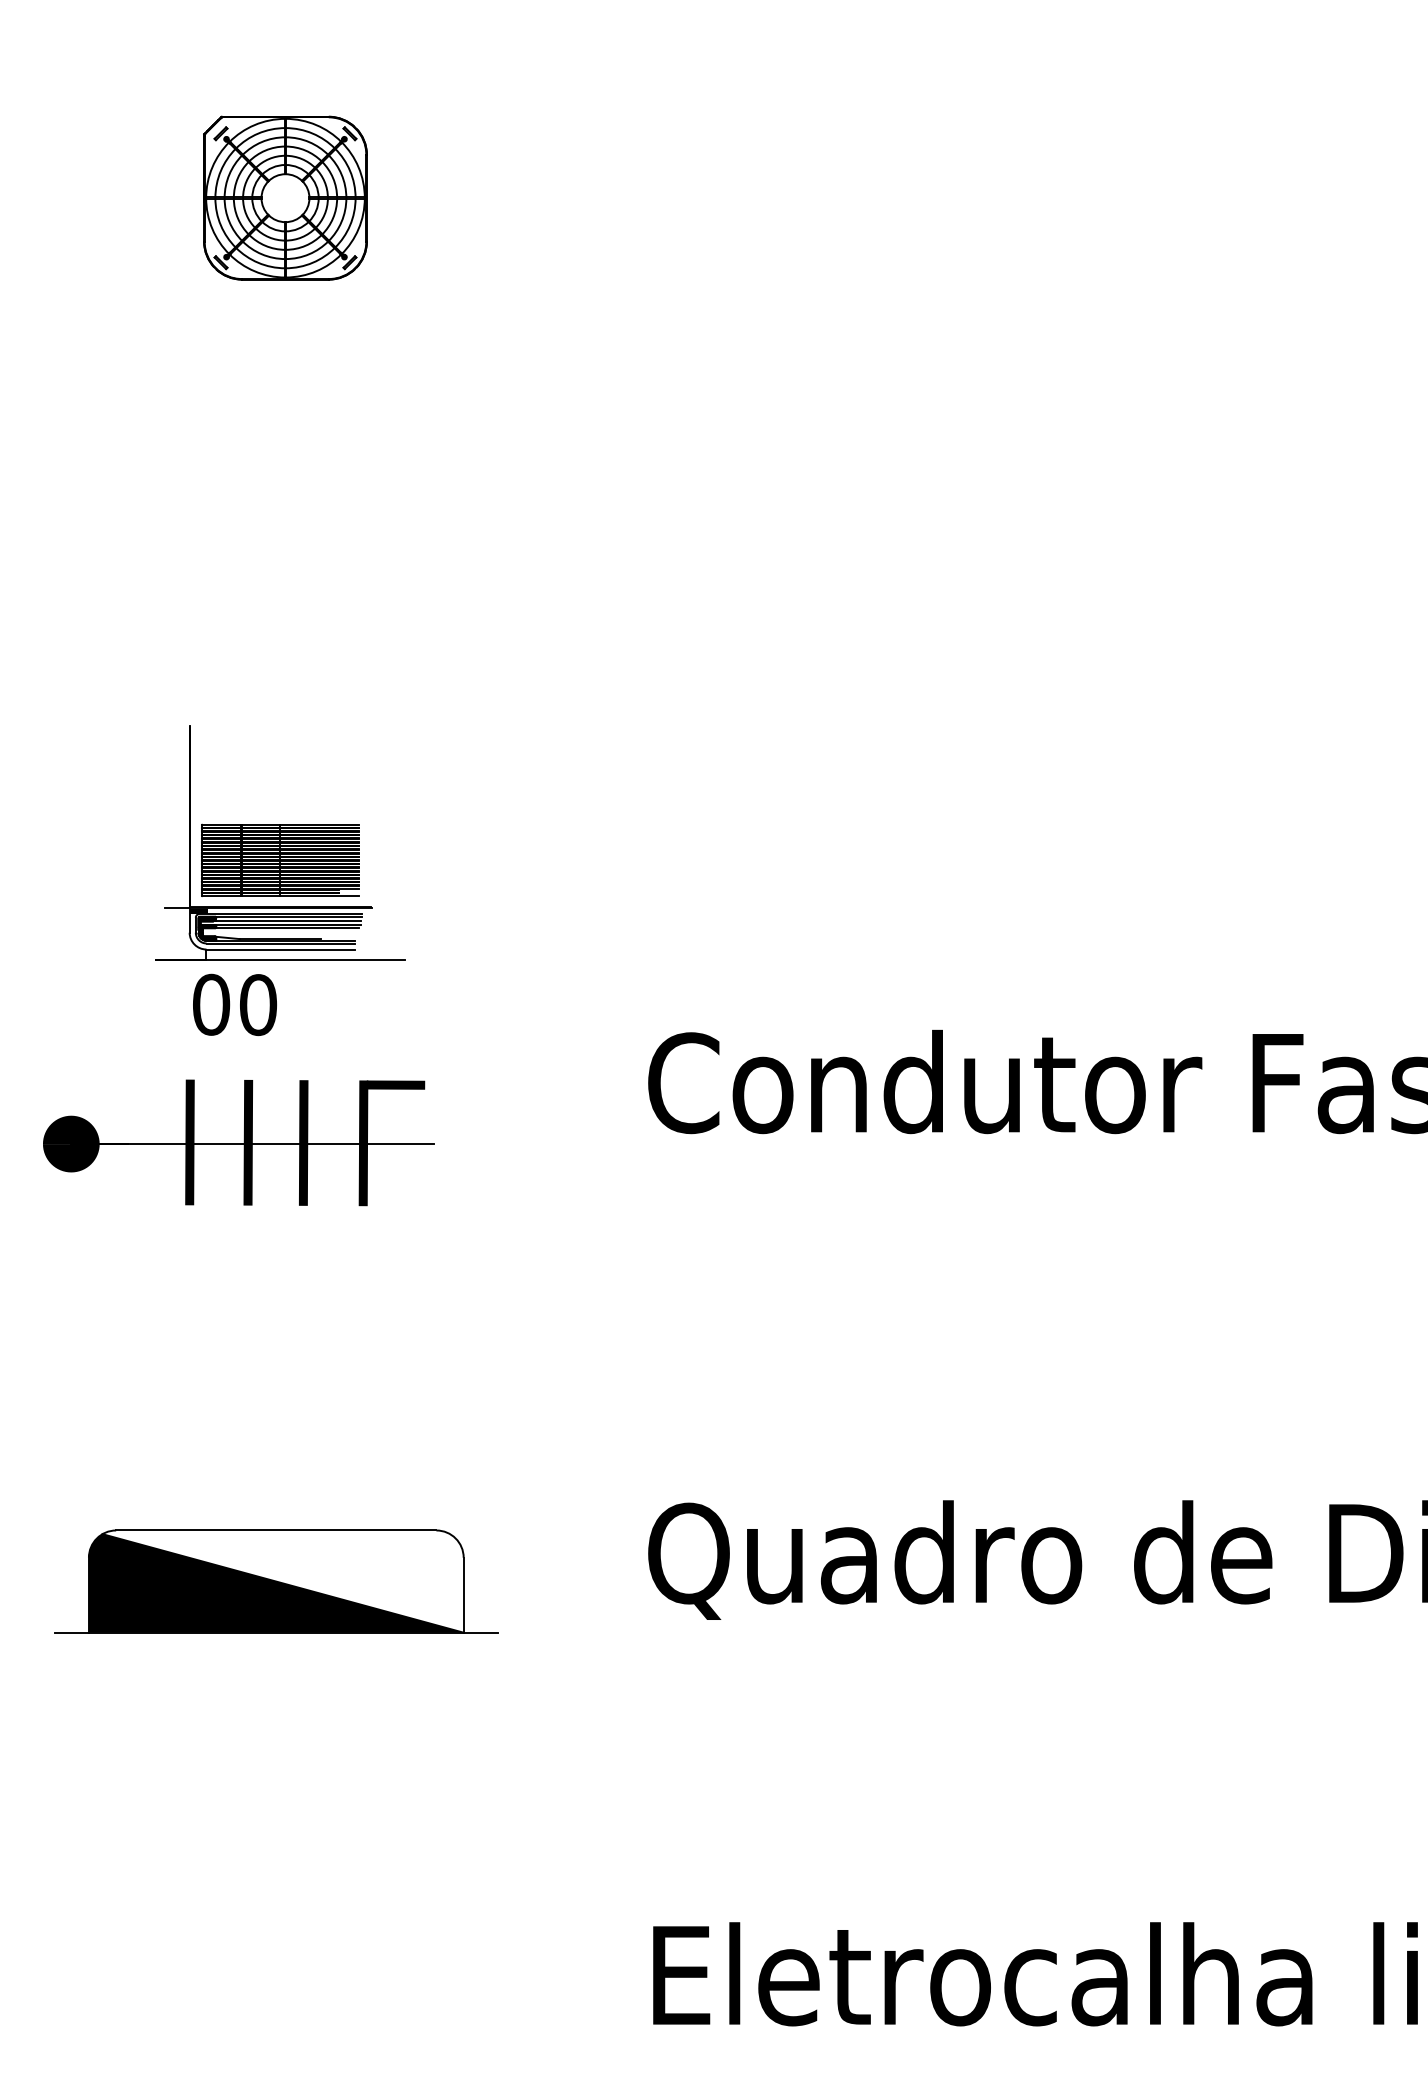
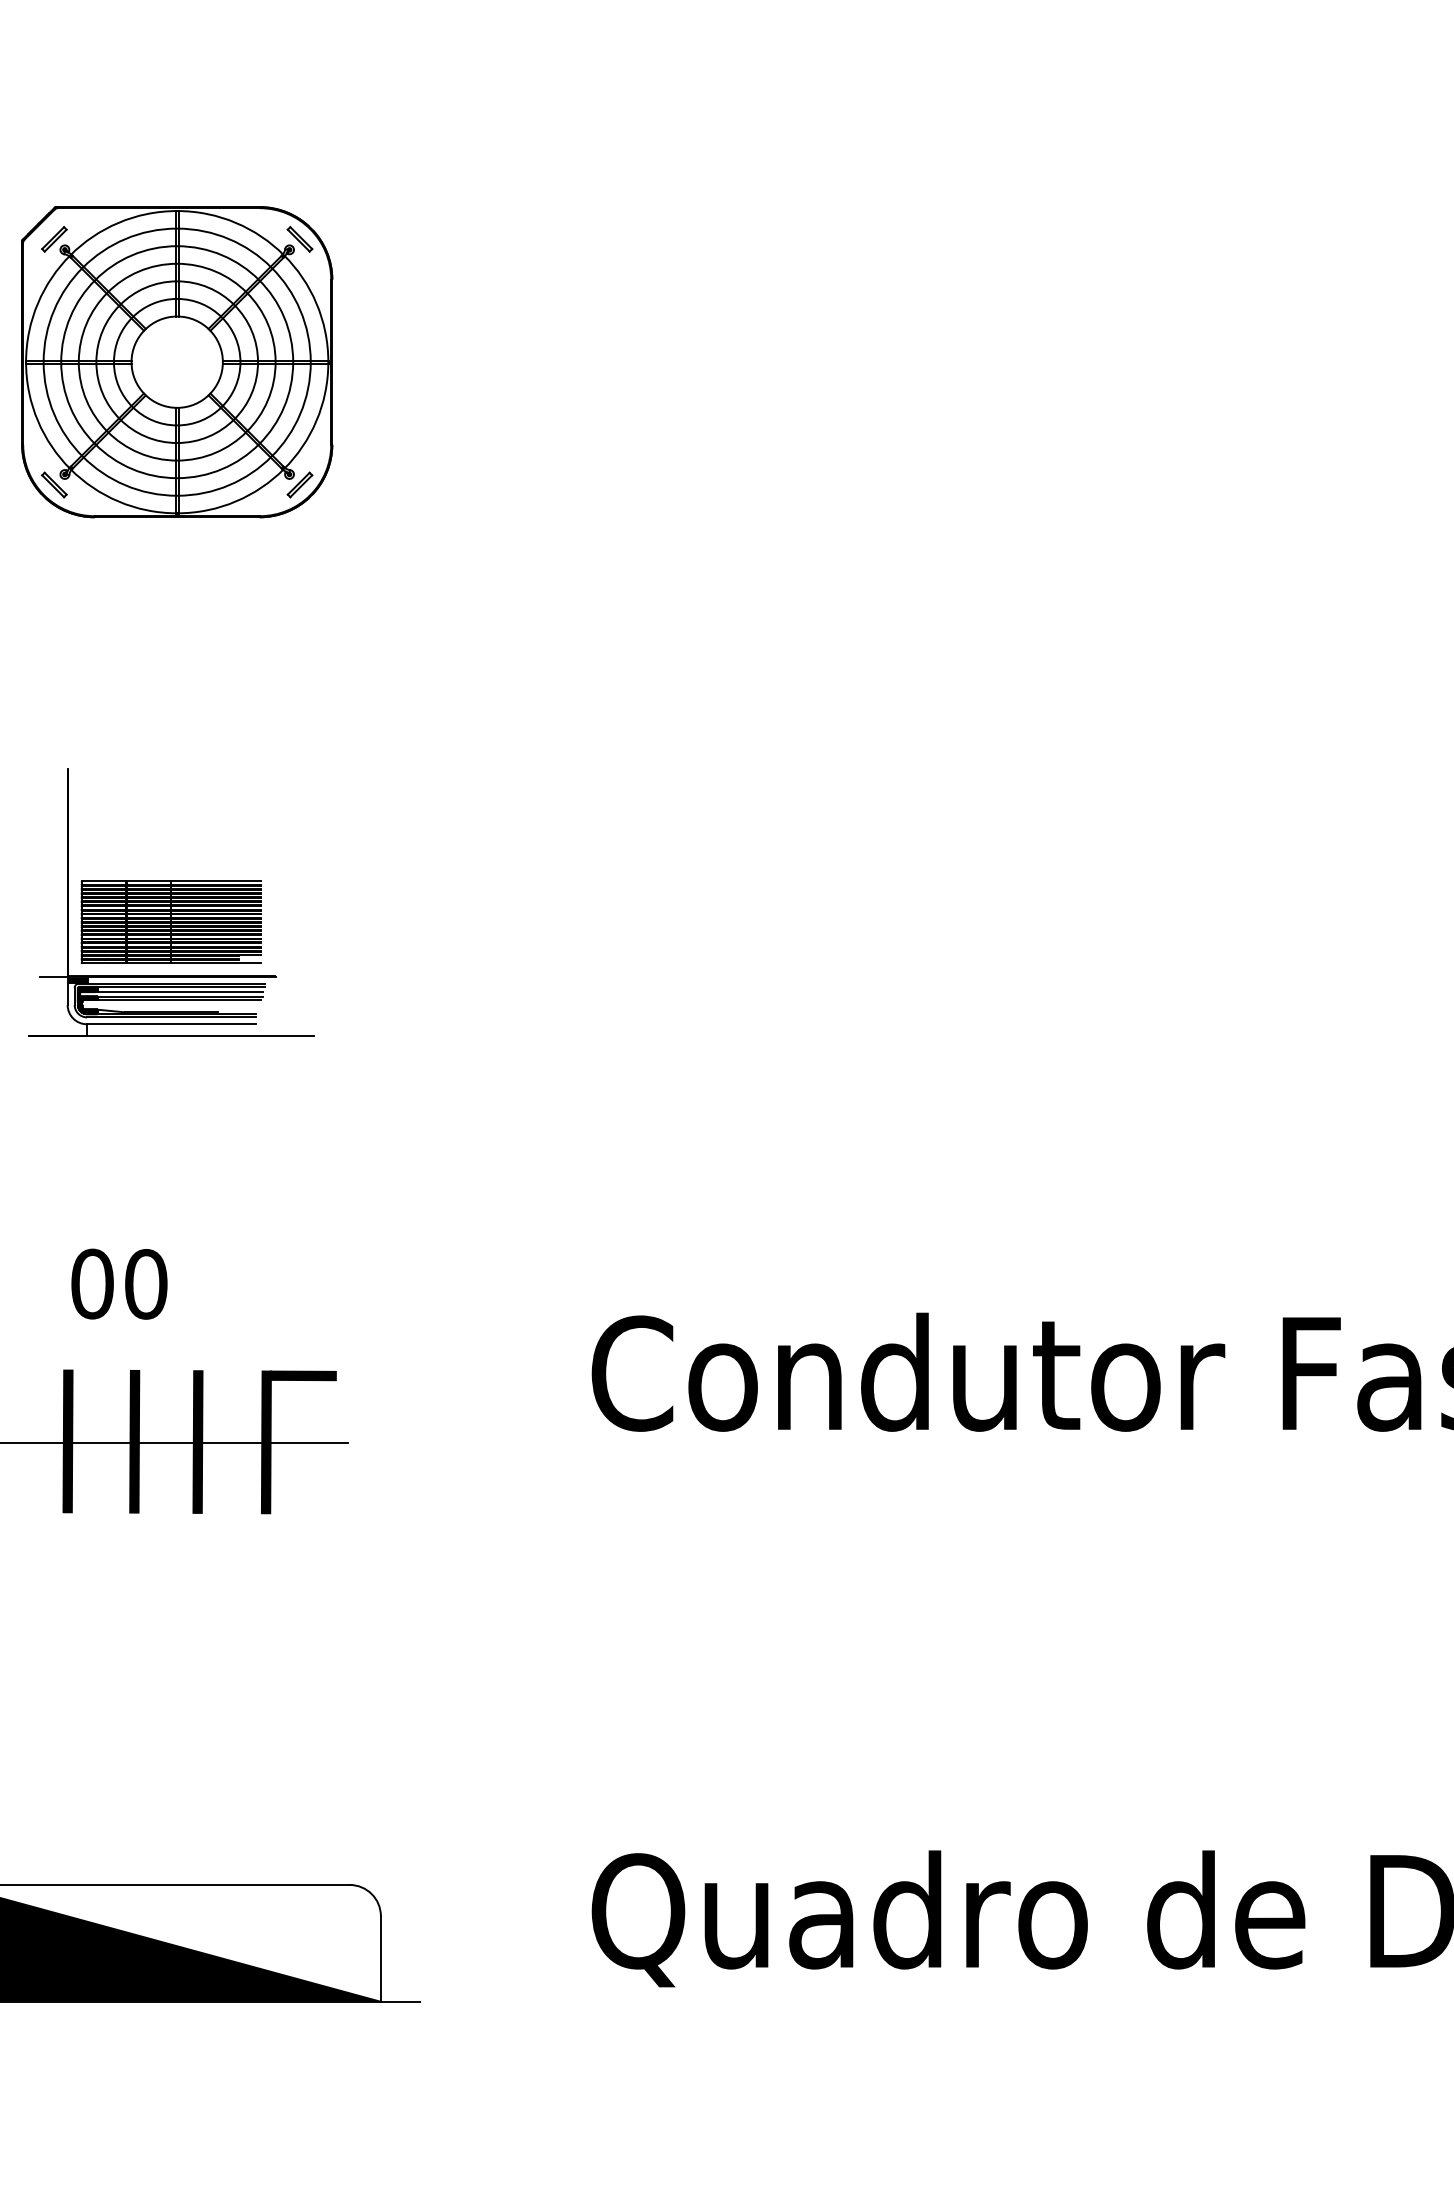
part: (285, 197) -> (177, 361), size x1.67
part: (280, 842) -> (171, 901), moved

